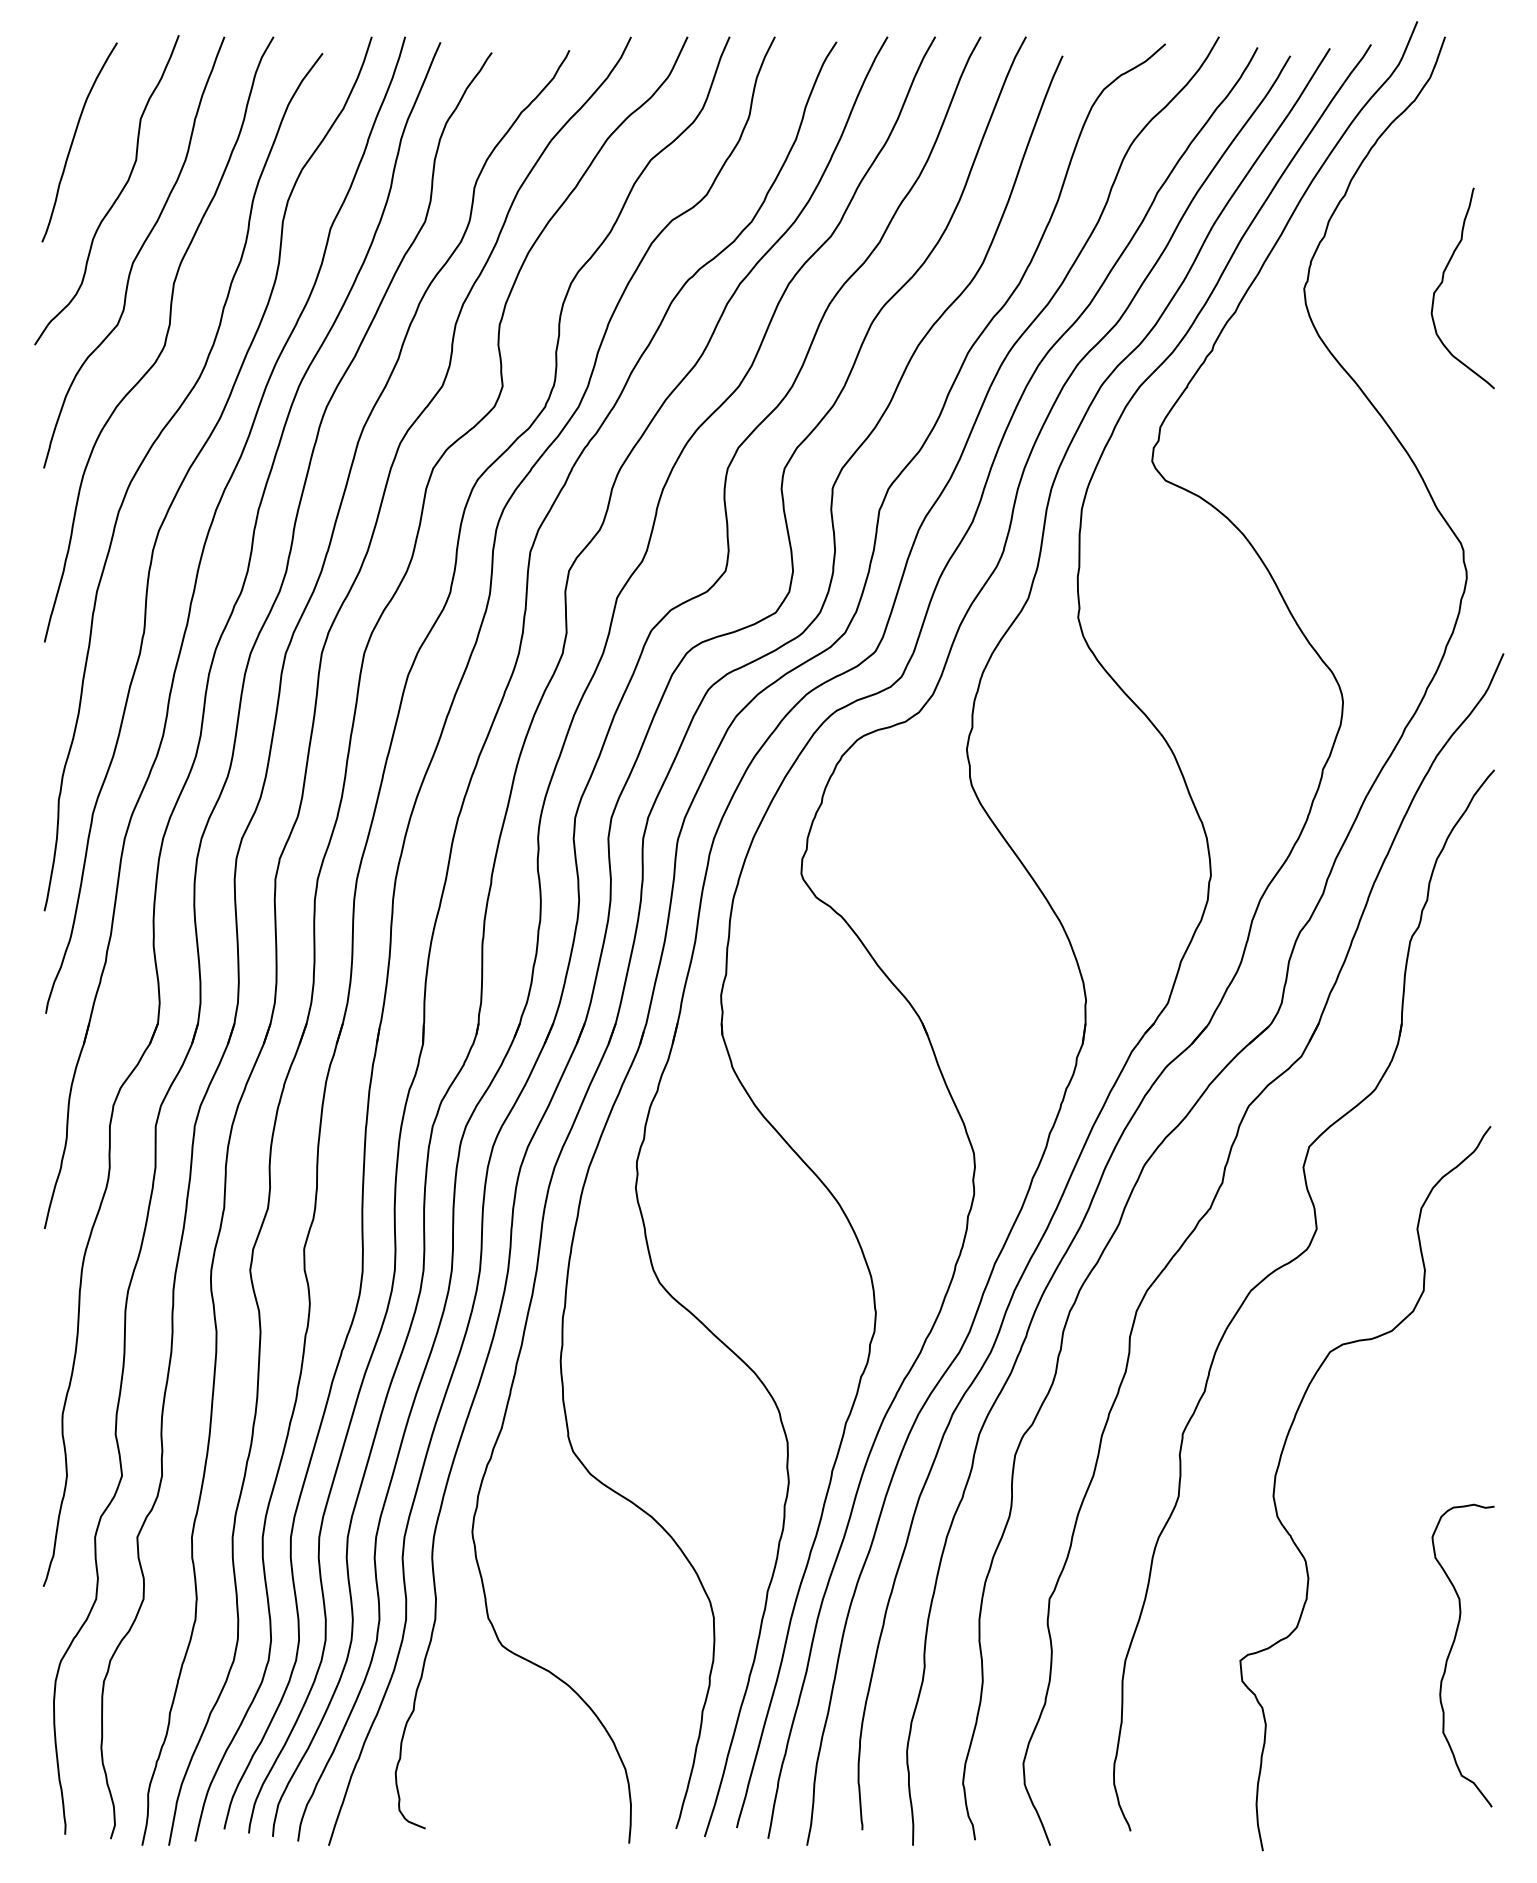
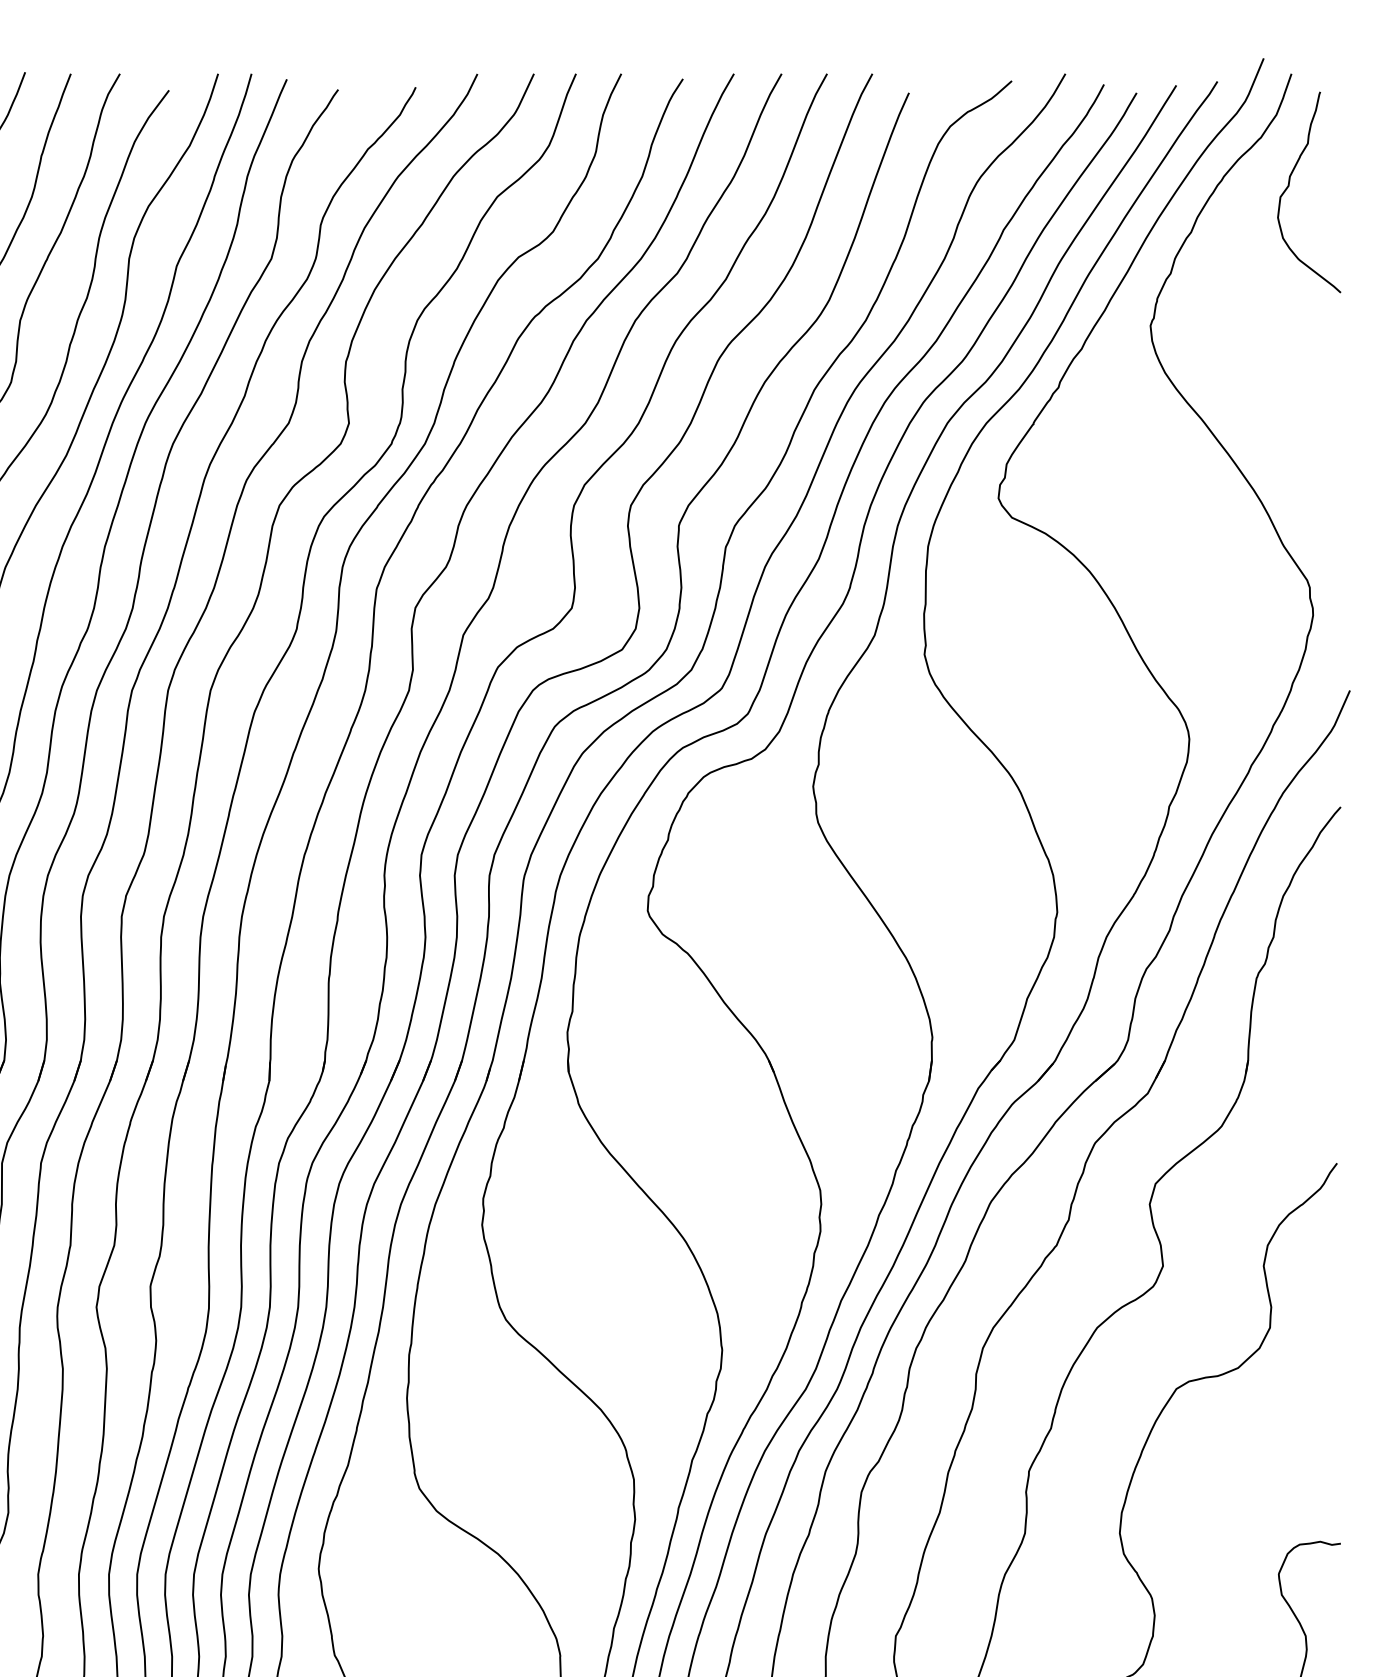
curve: (1443, 281) -> (1289, 185), moved

